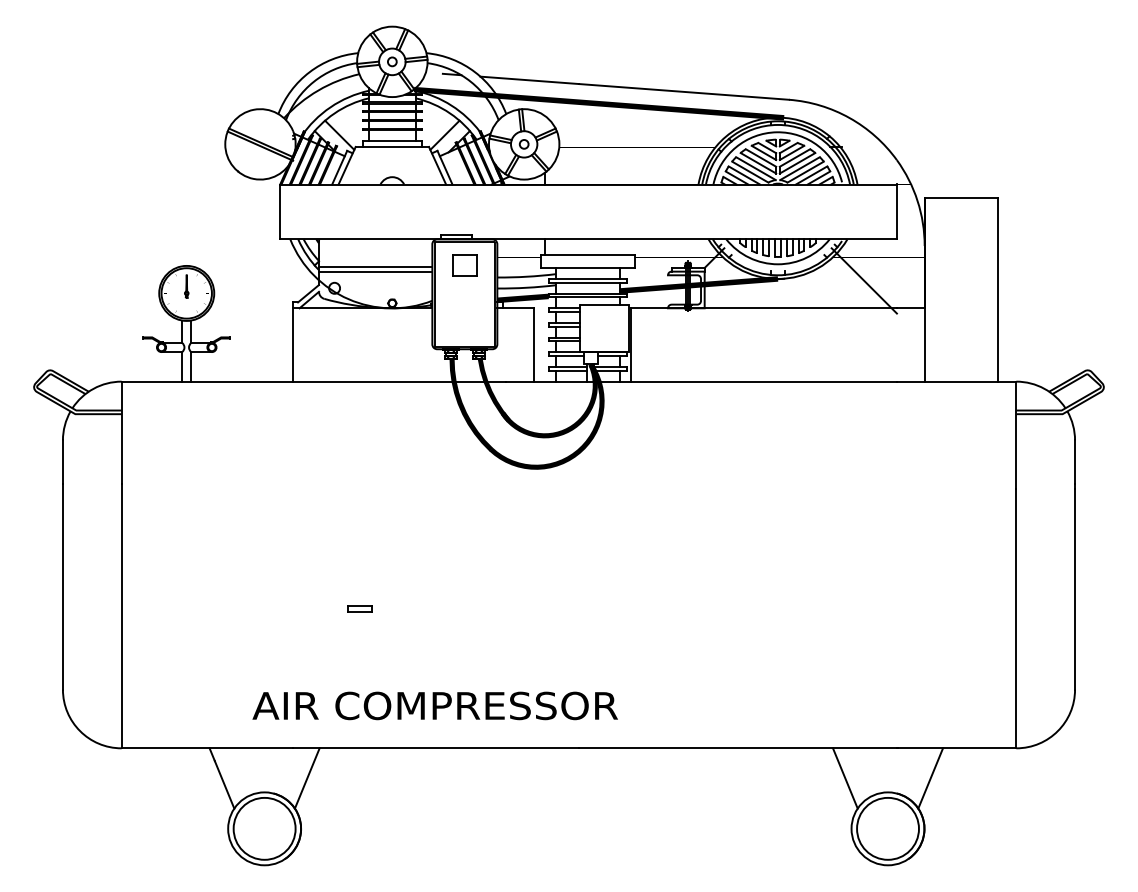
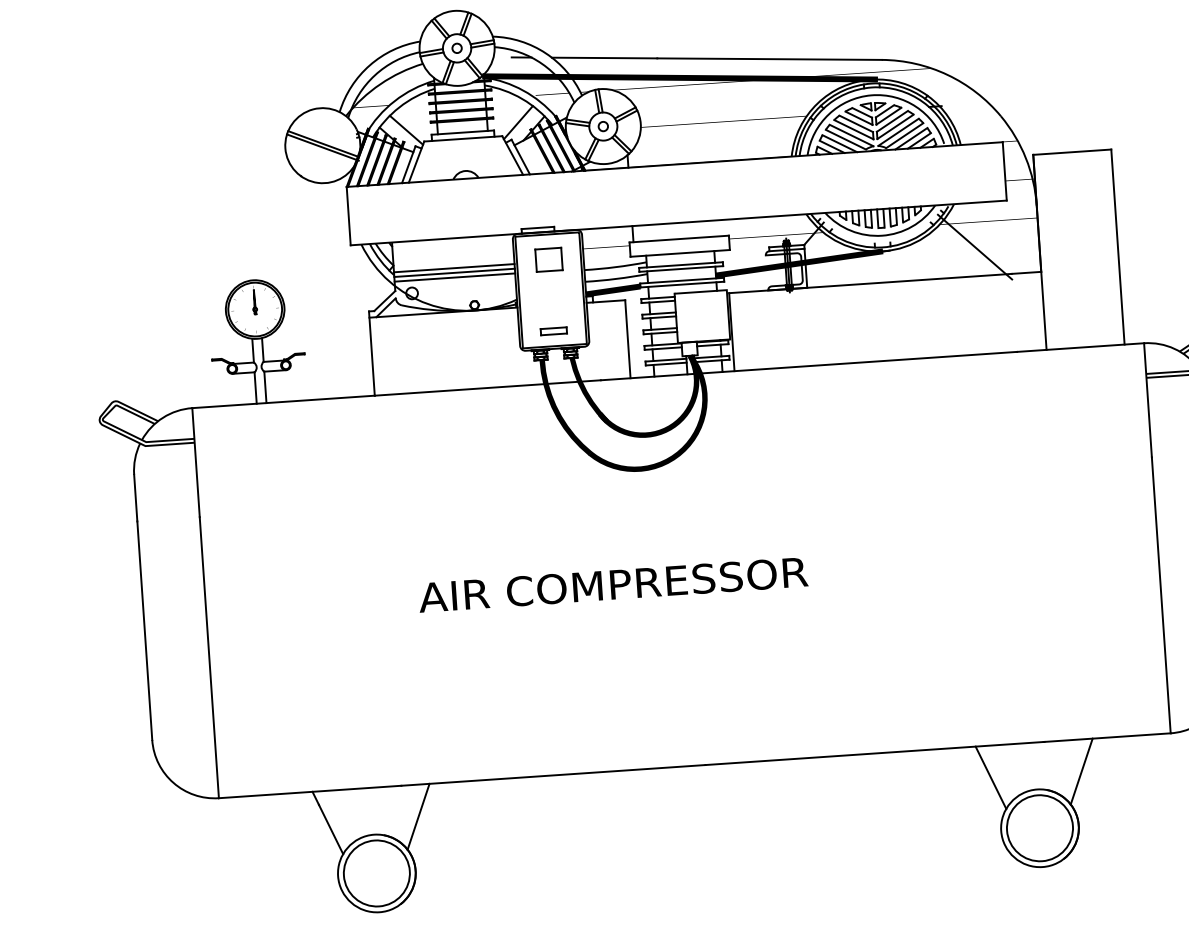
line: (375, 276) -> (454, 277), added
part: (359, 608) -> (553, 330), moved
text: (434, 705) -> (612, 584), moved

